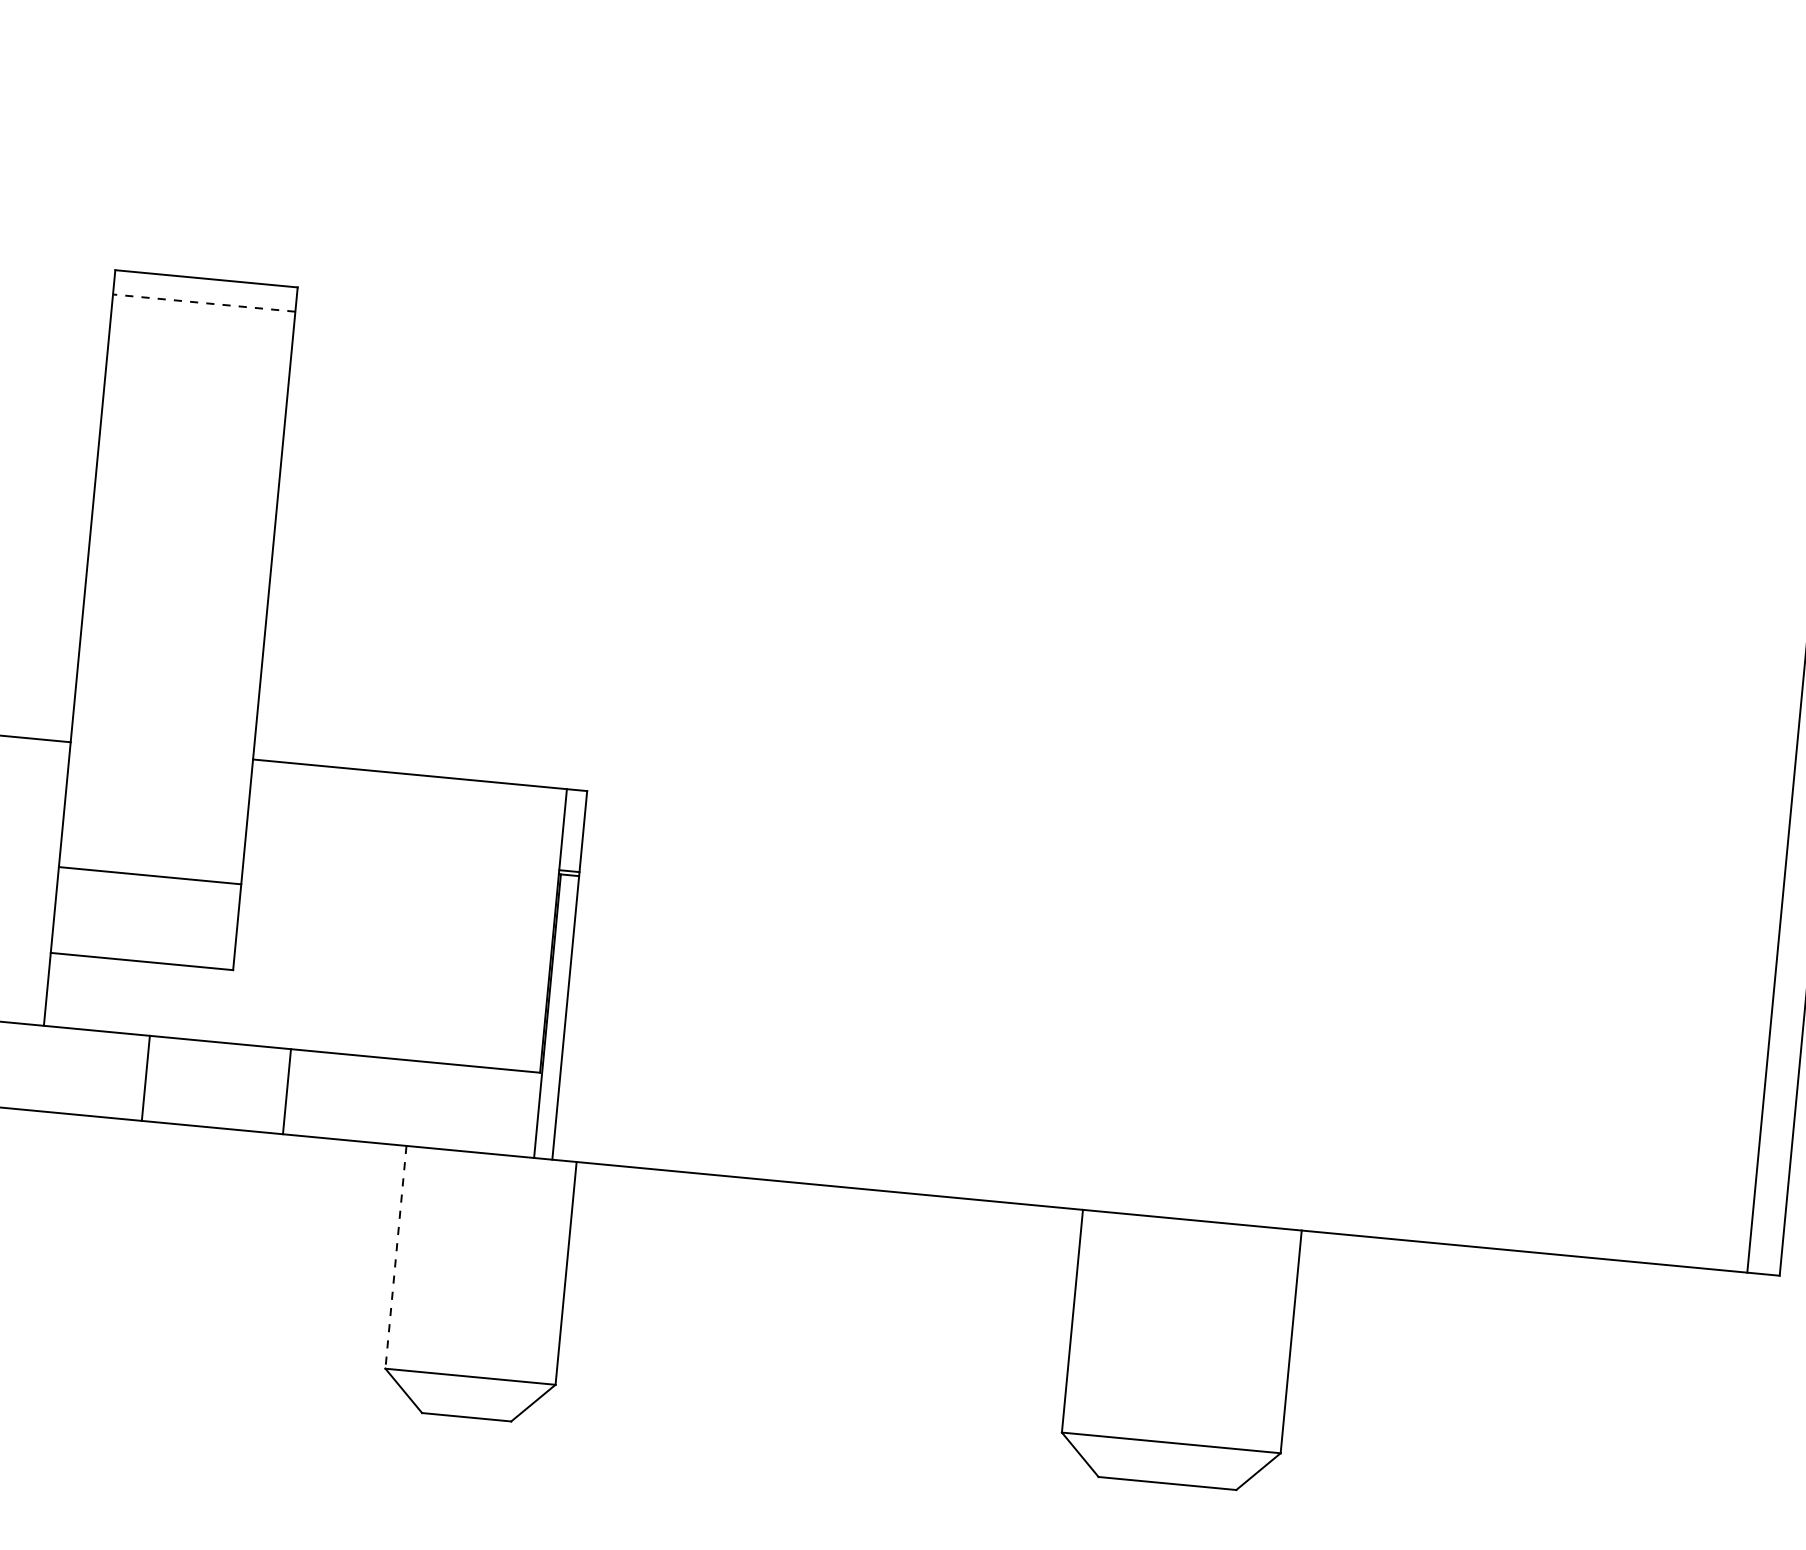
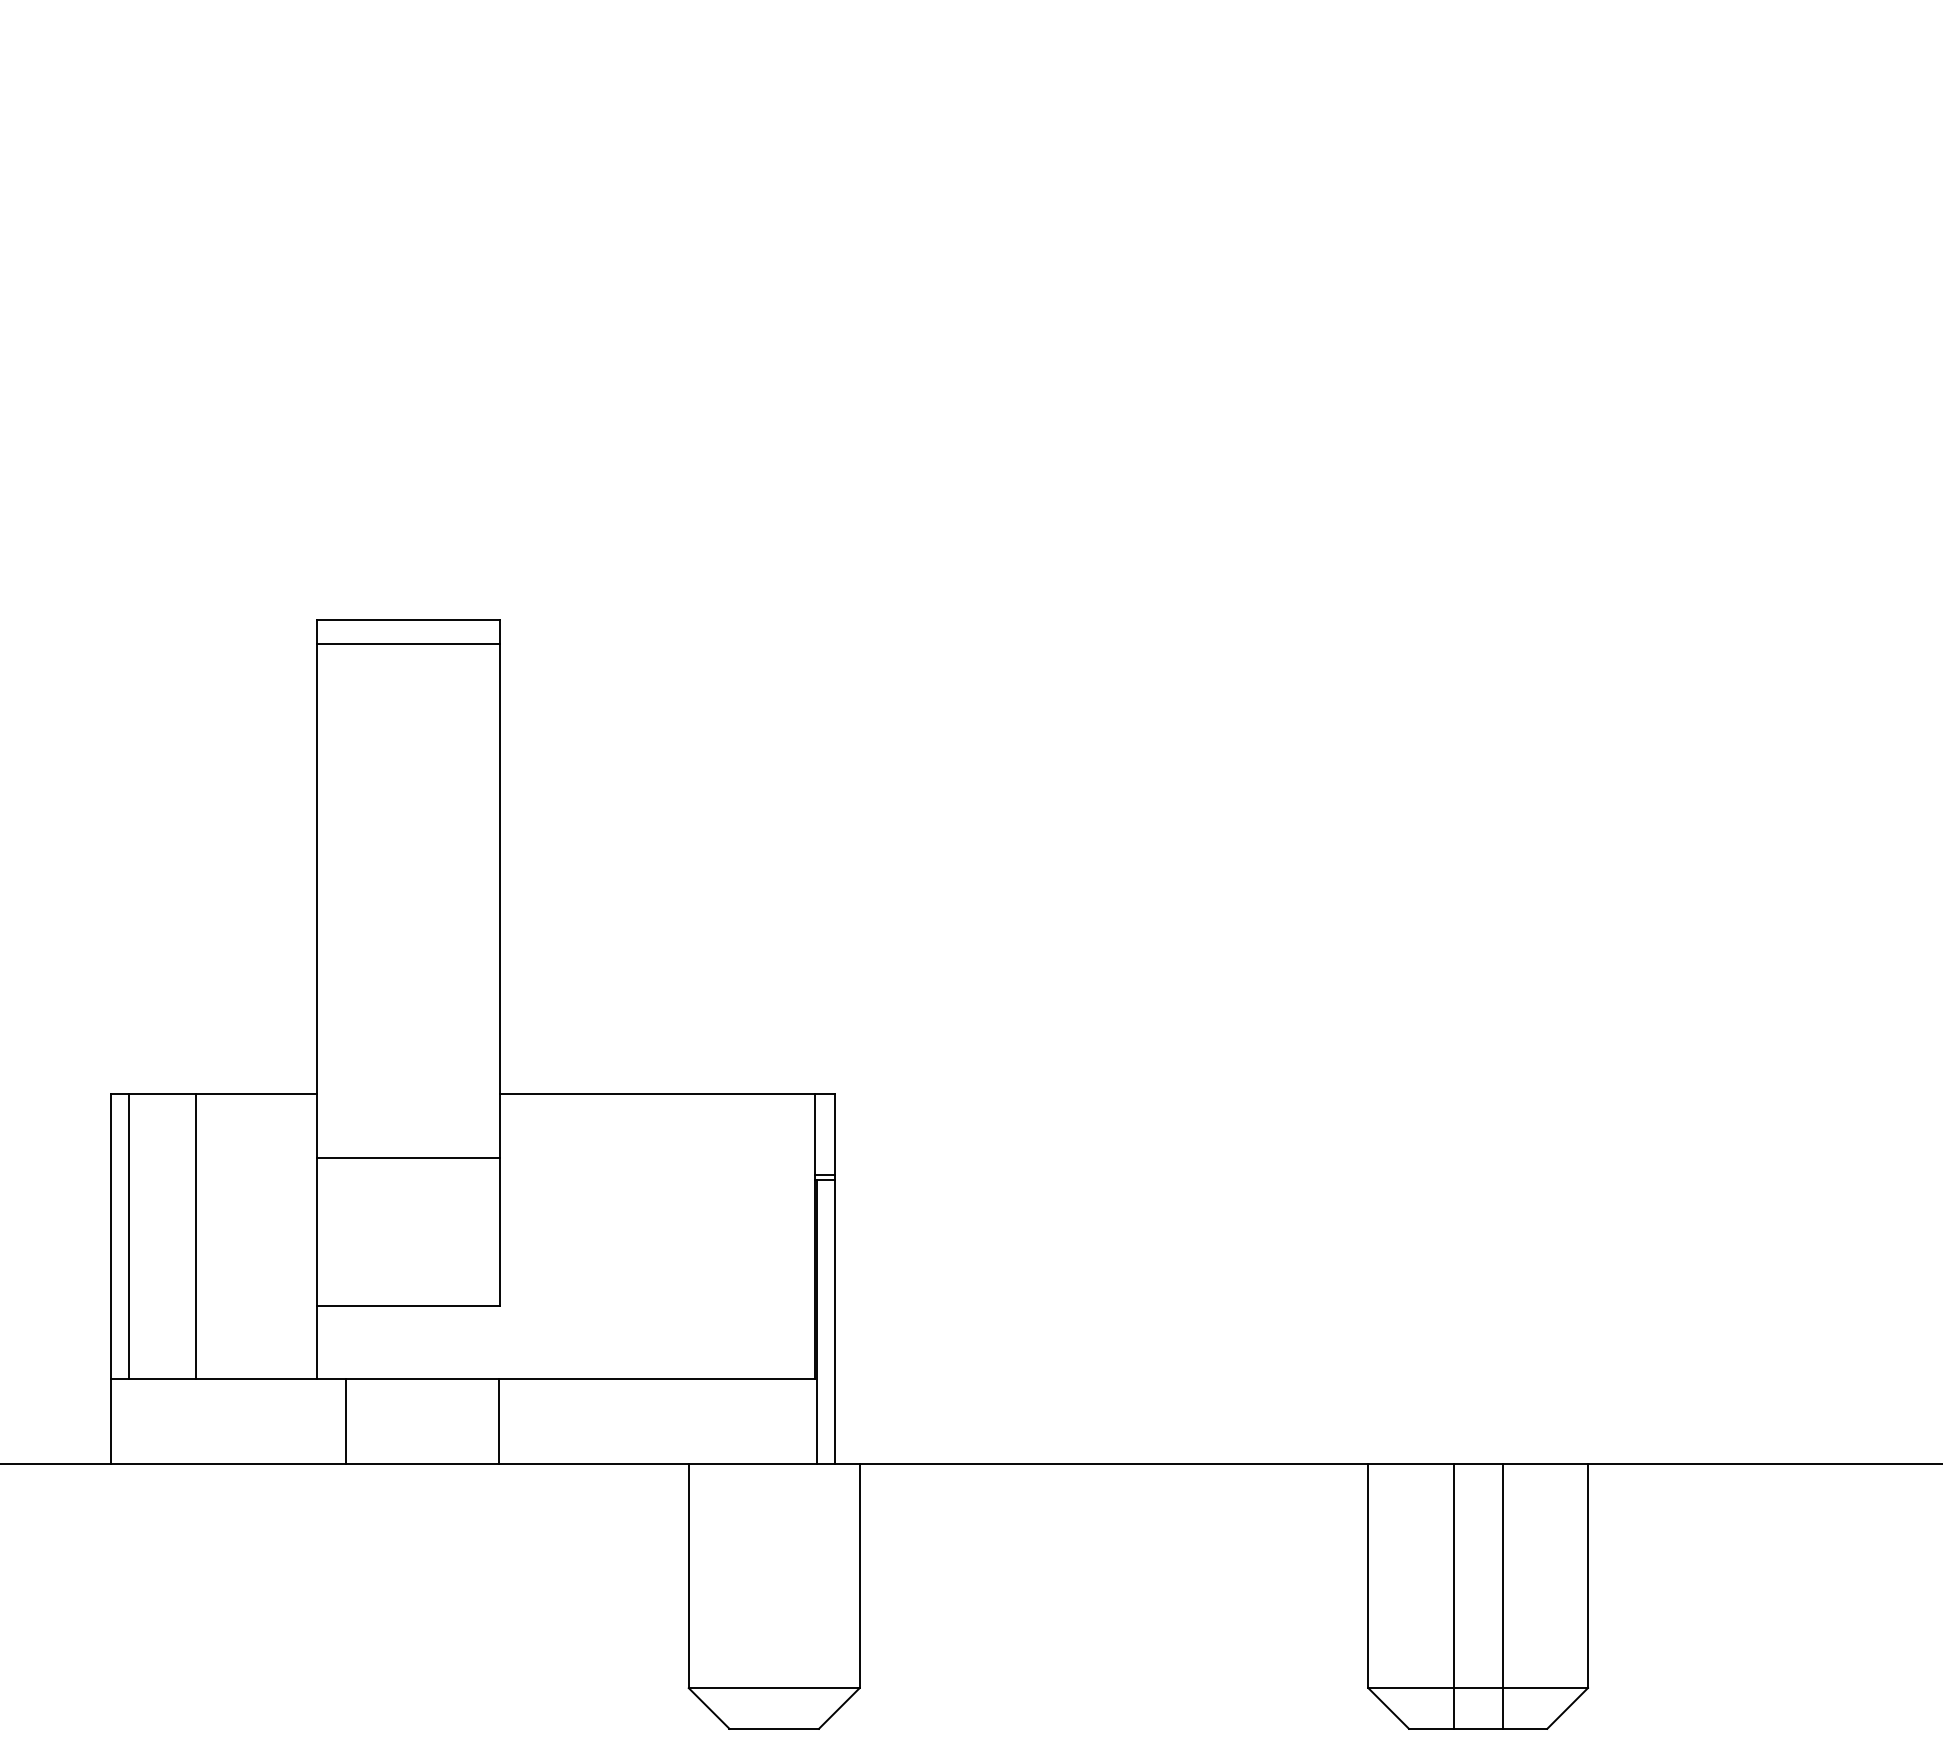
line: (204, 303) -> (408, 644), dashed -> solid
line: (149, 875) -> (407, 1158), moved
line: (145, 1078) -> (345, 1421), moved
line: (286, 1091) -> (498, 1421), moved
line: (395, 1257) -> (688, 1576), dashed -> solid
line: (1155, 1349) -> (1453, 1596), added
line: (1204, 1354) -> (1502, 1596), added

